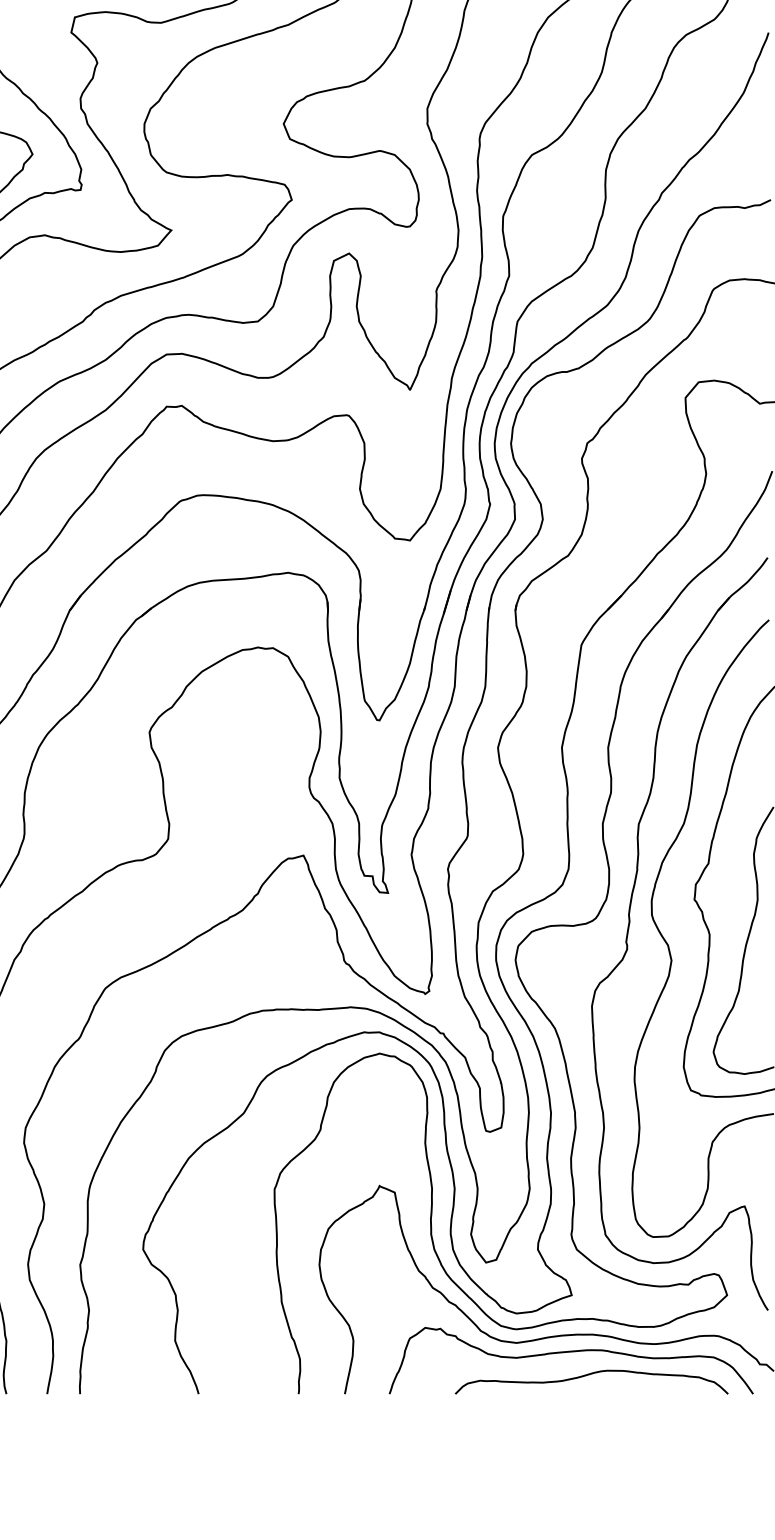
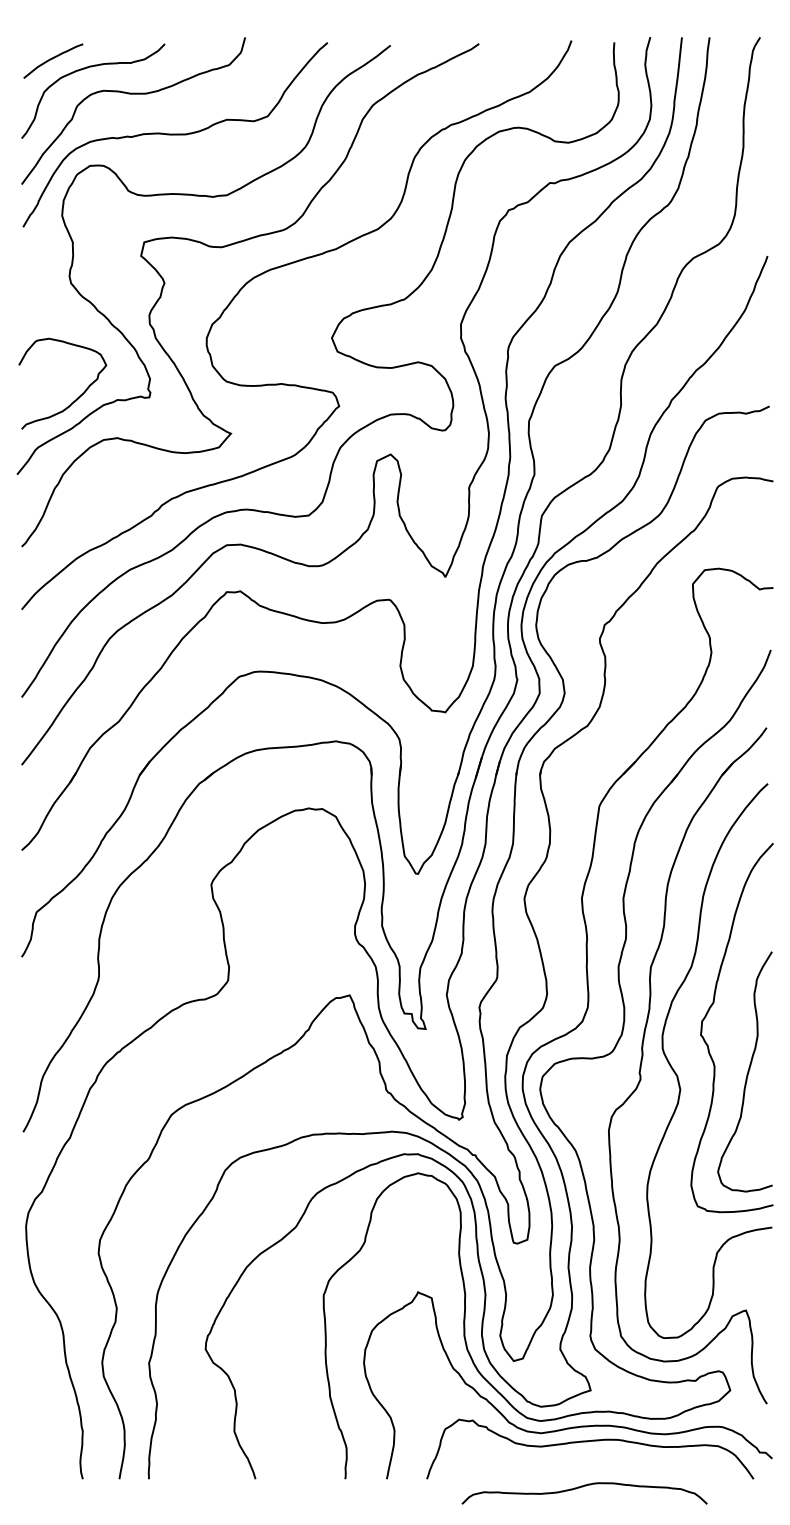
curve: (589, 1375) -> (582, 1487), moved

